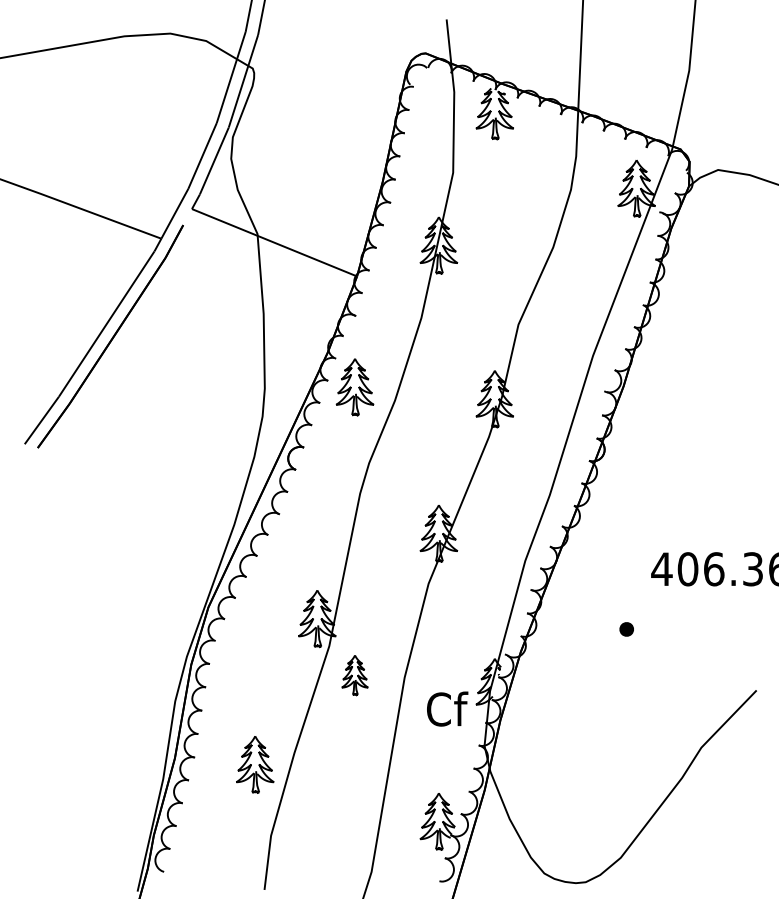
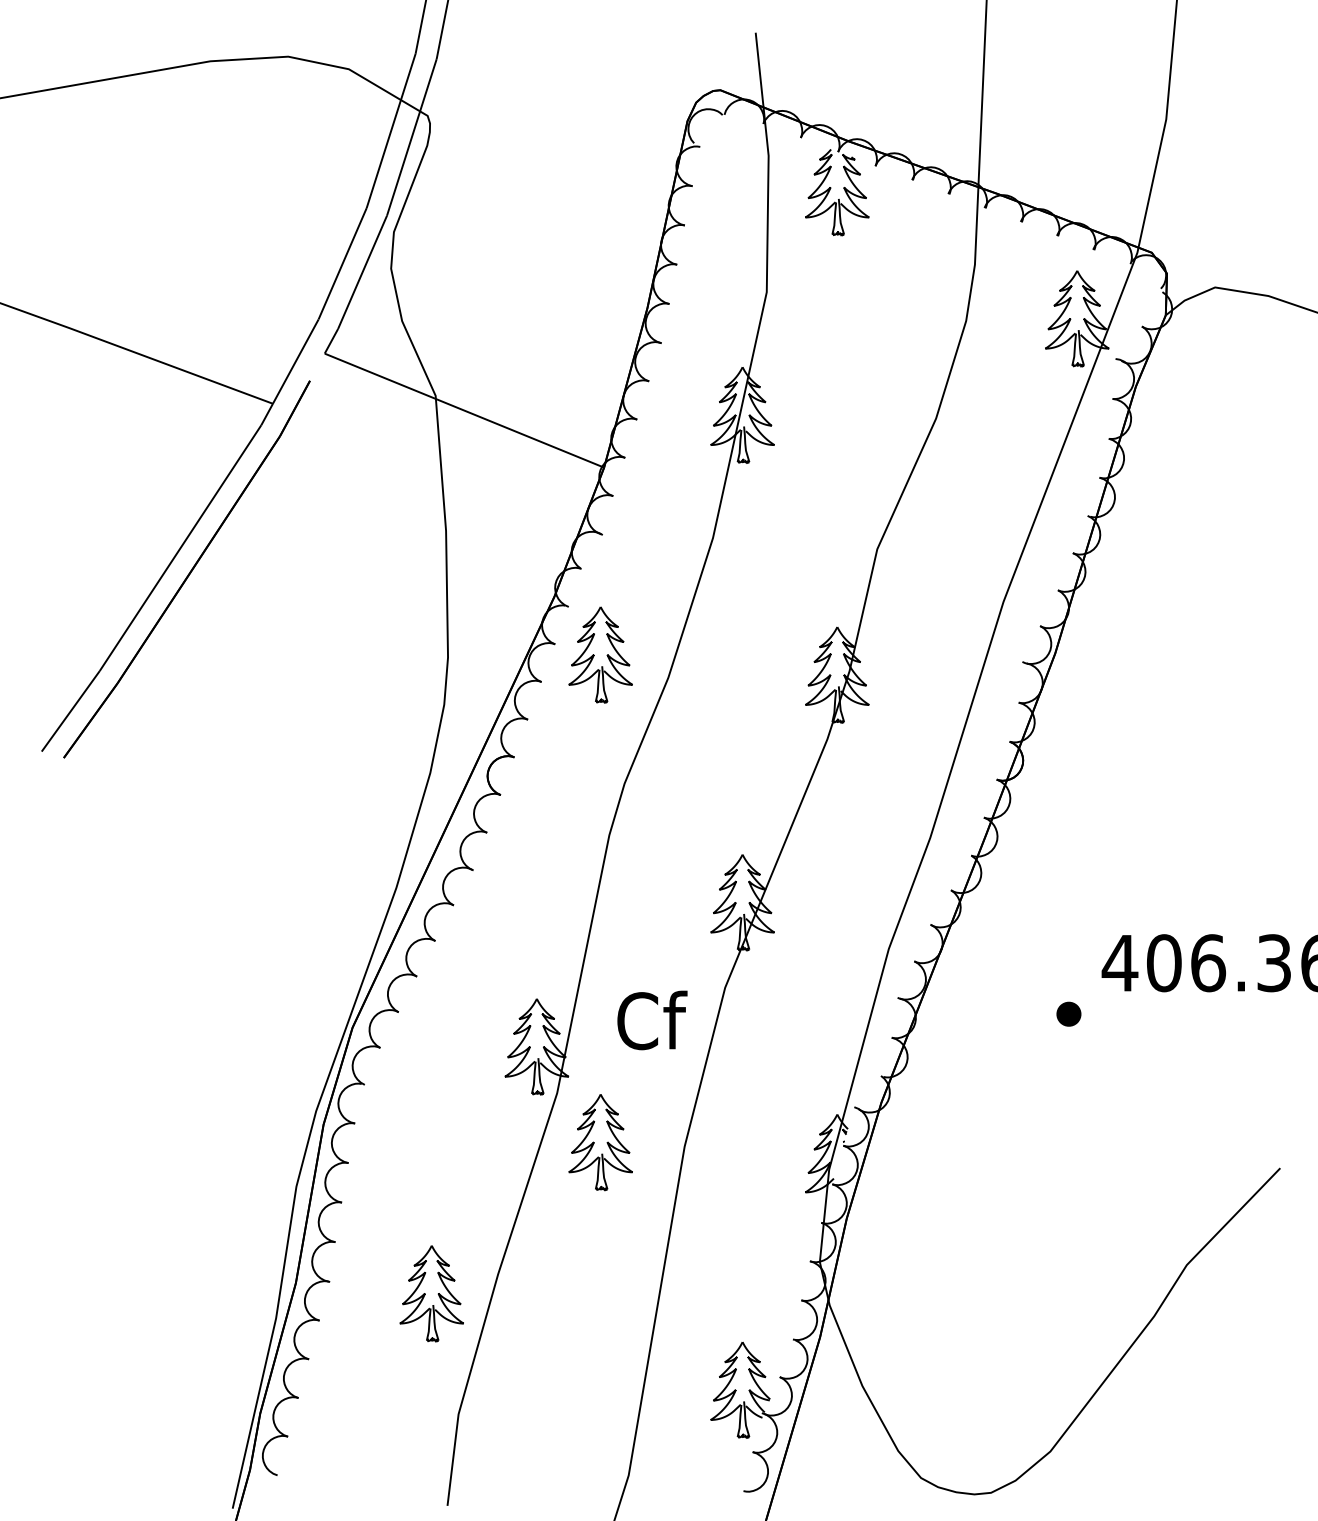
part: (626, 629) -> (1068, 1014), moved
part: (354, 675) -> (599, 1142), size x1.43
text: (447, 708) -> (652, 1019), moved

